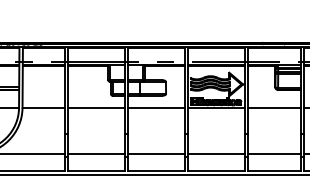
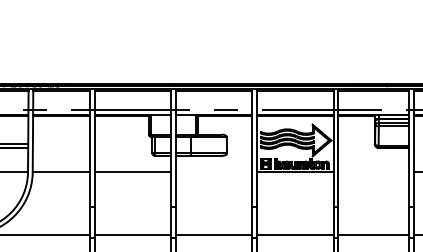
line: (156, 108) -> (213, 172), removed
line: (274, 108) -> (373, 172), removed

